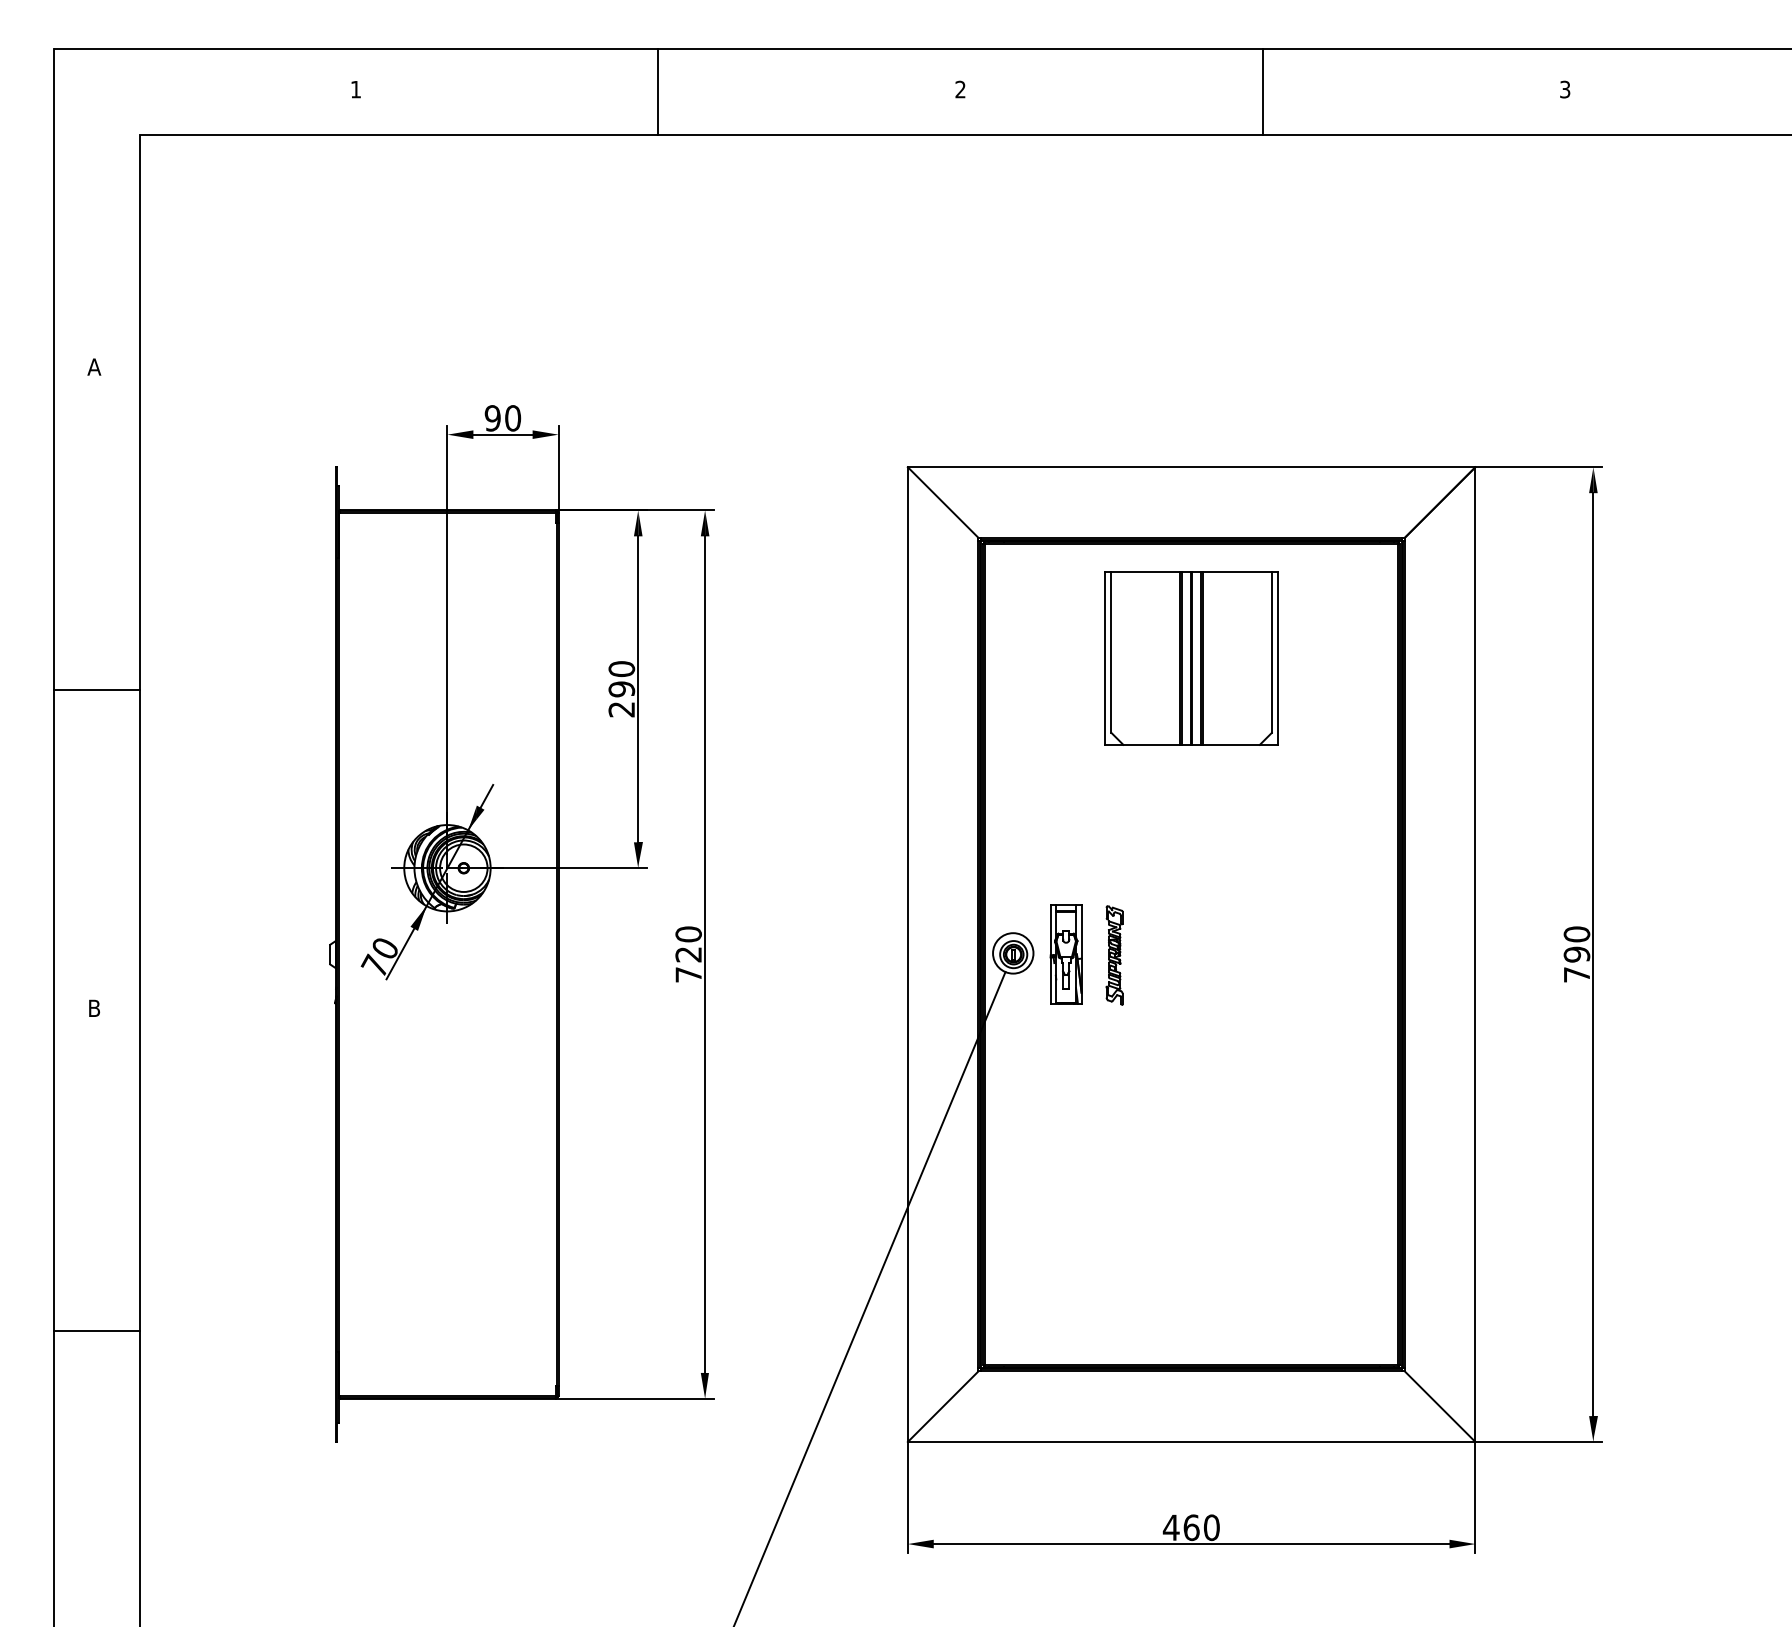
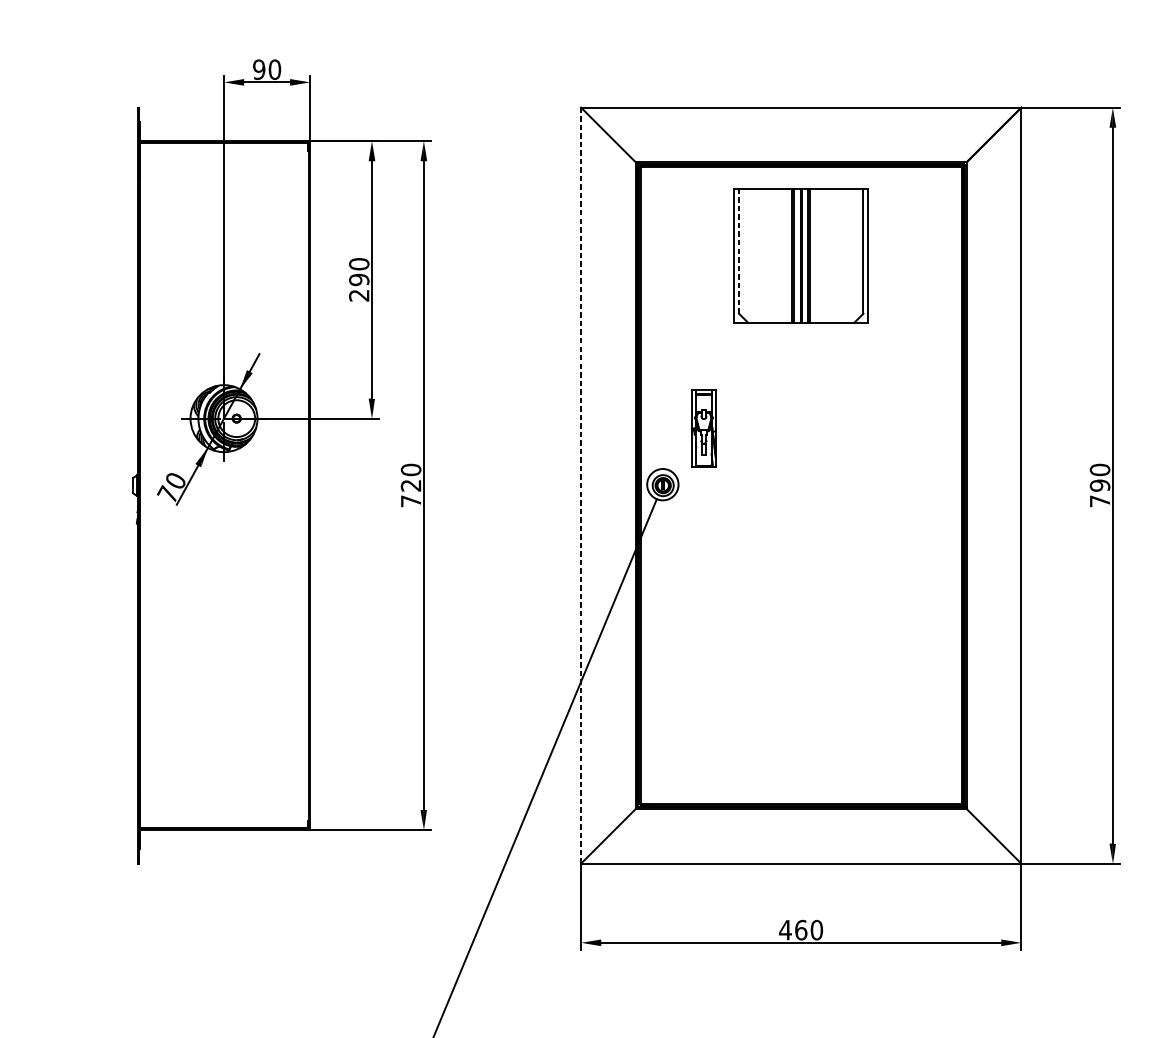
line: (1111, 652) -> (739, 251), solid -> dashed
part: (1065, 954) -> (703, 428), moved
line: (907, 955) -> (580, 486), solid -> dashed
part: (1114, 955) -> (741, 486), removed

